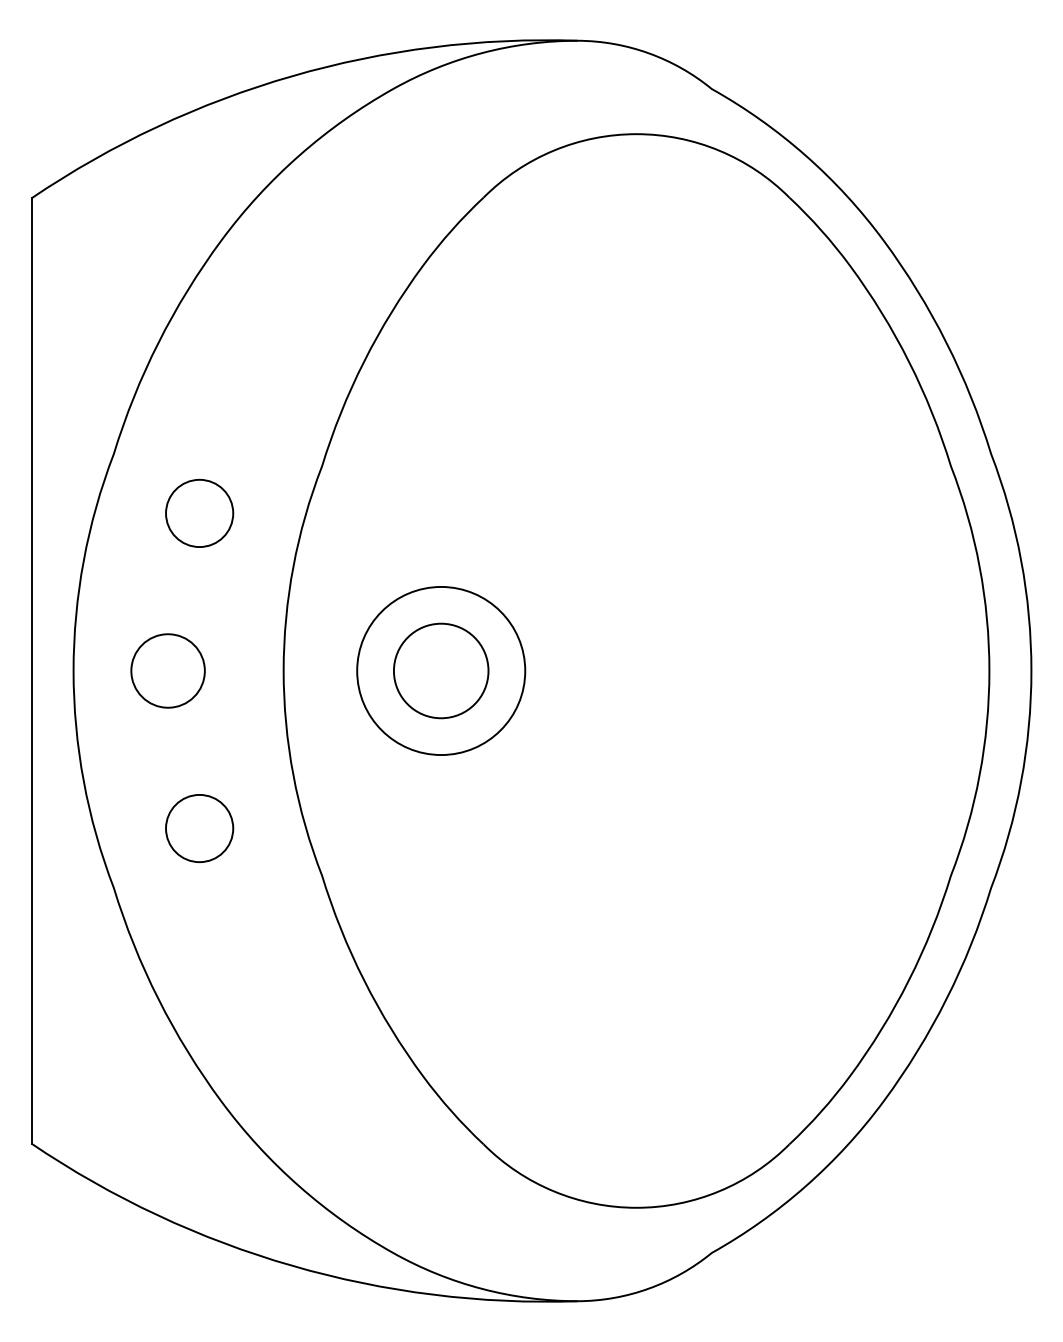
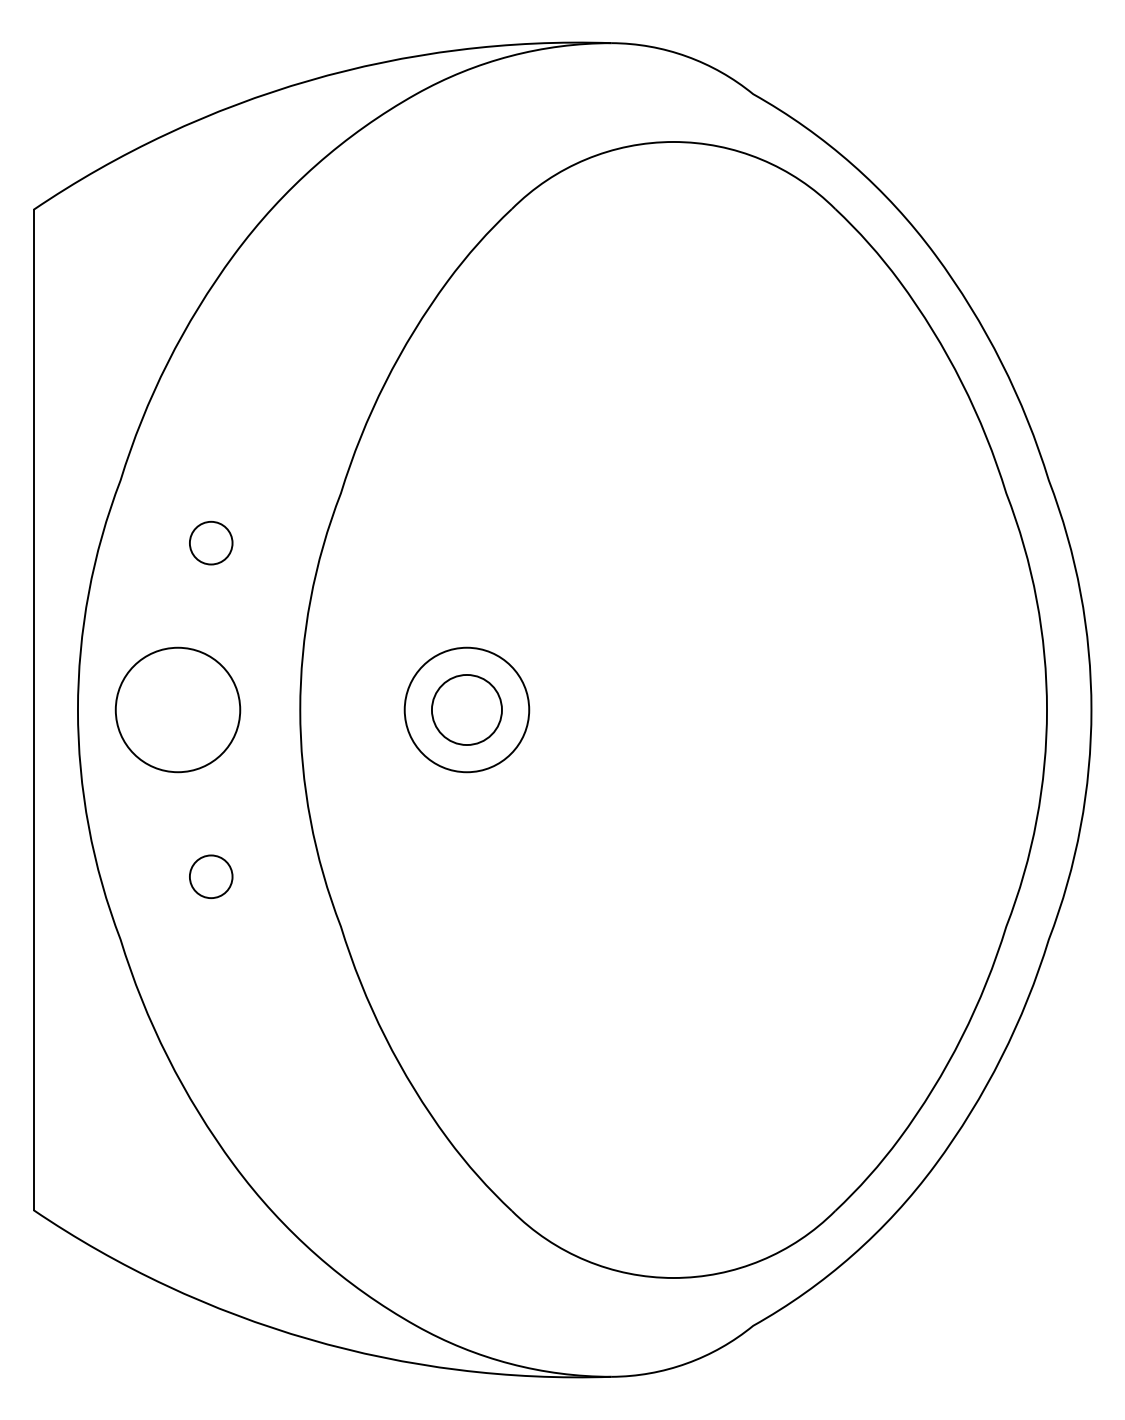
circle: (198, 512) -> (210, 542), size x0.6
circle: (167, 670) -> (177, 709), size x1.6
circle: (440, 670) -> (466, 709), size x0.7
circle: (440, 670) -> (466, 709), size x0.7
circle: (198, 828) -> (210, 876), size x0.6

